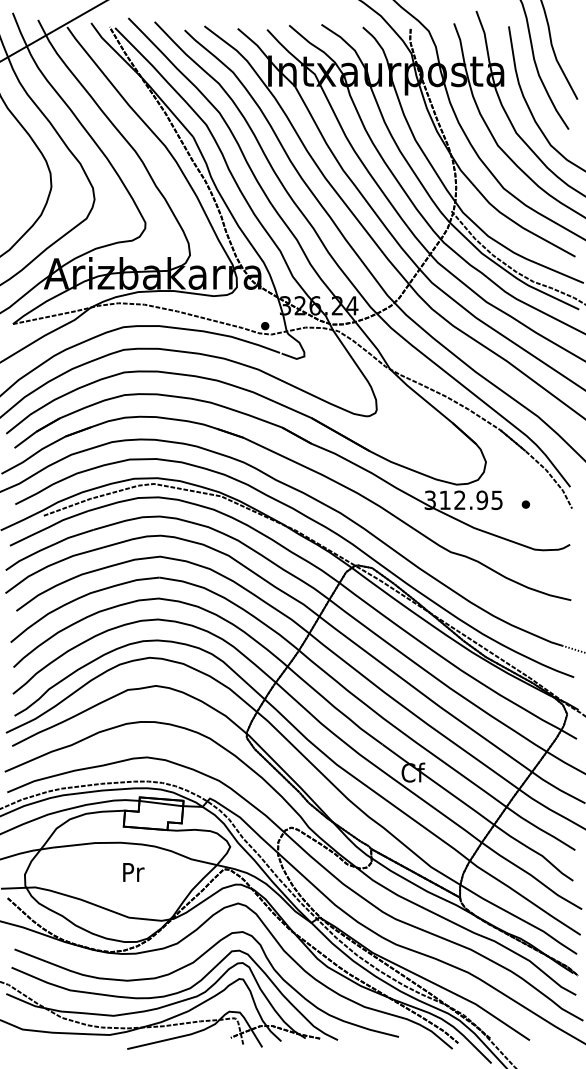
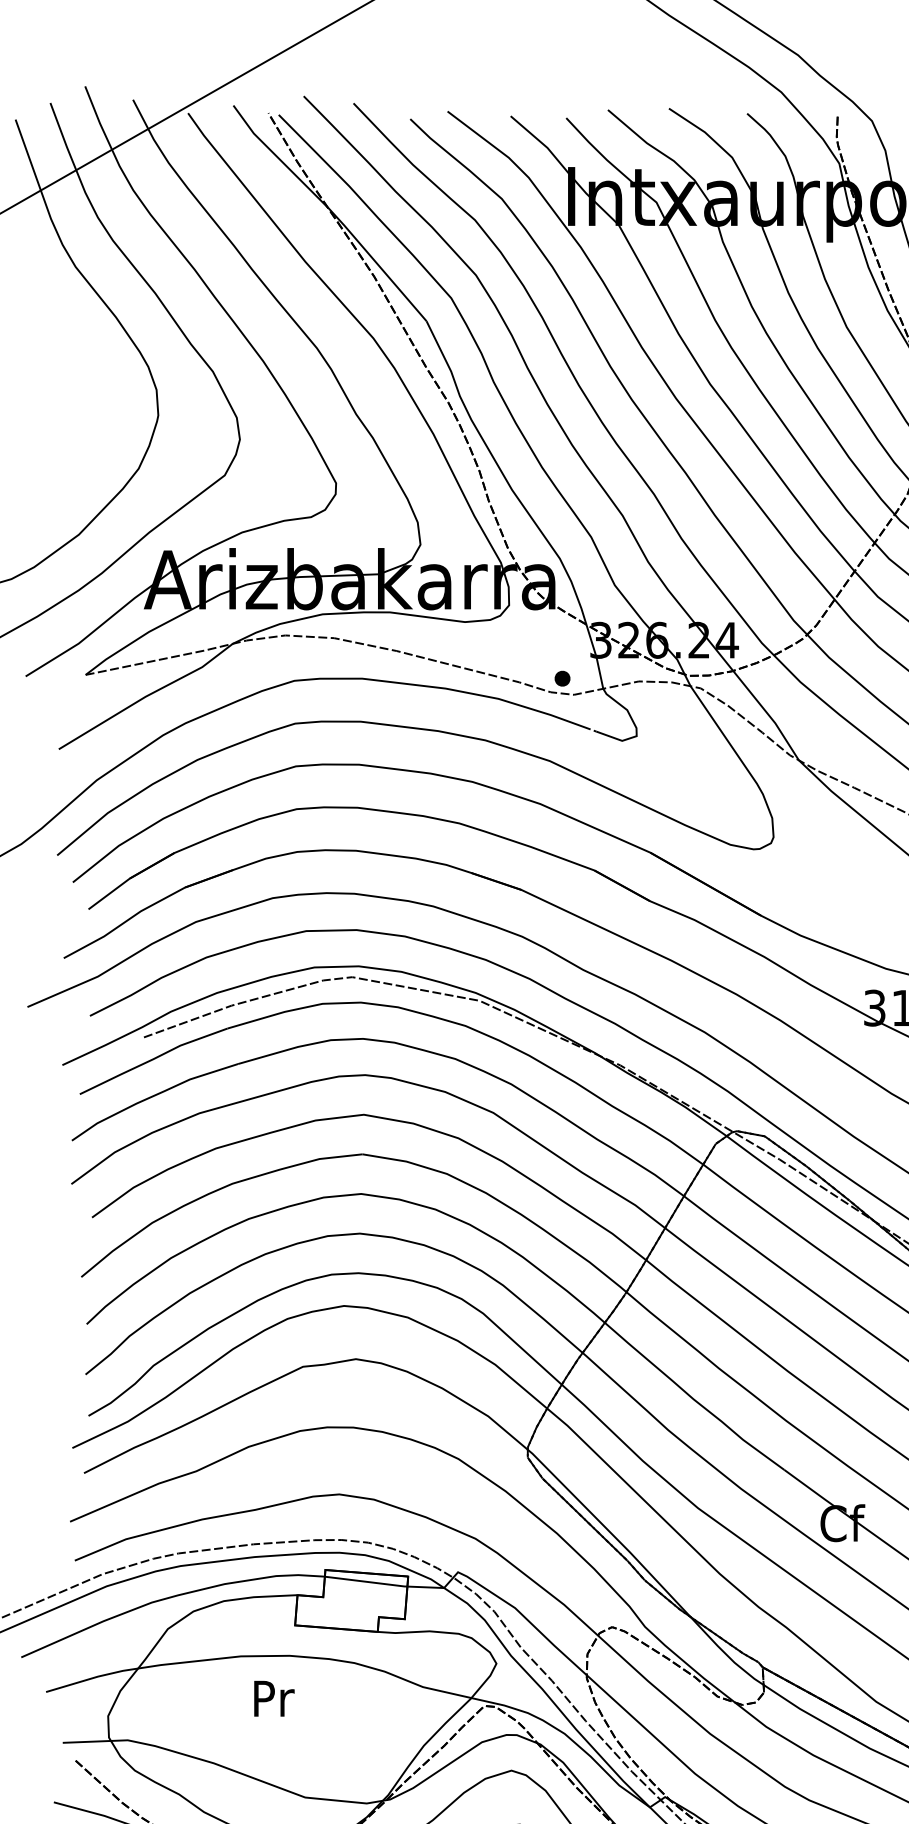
text: (133, 872) -> (273, 1698), moved

